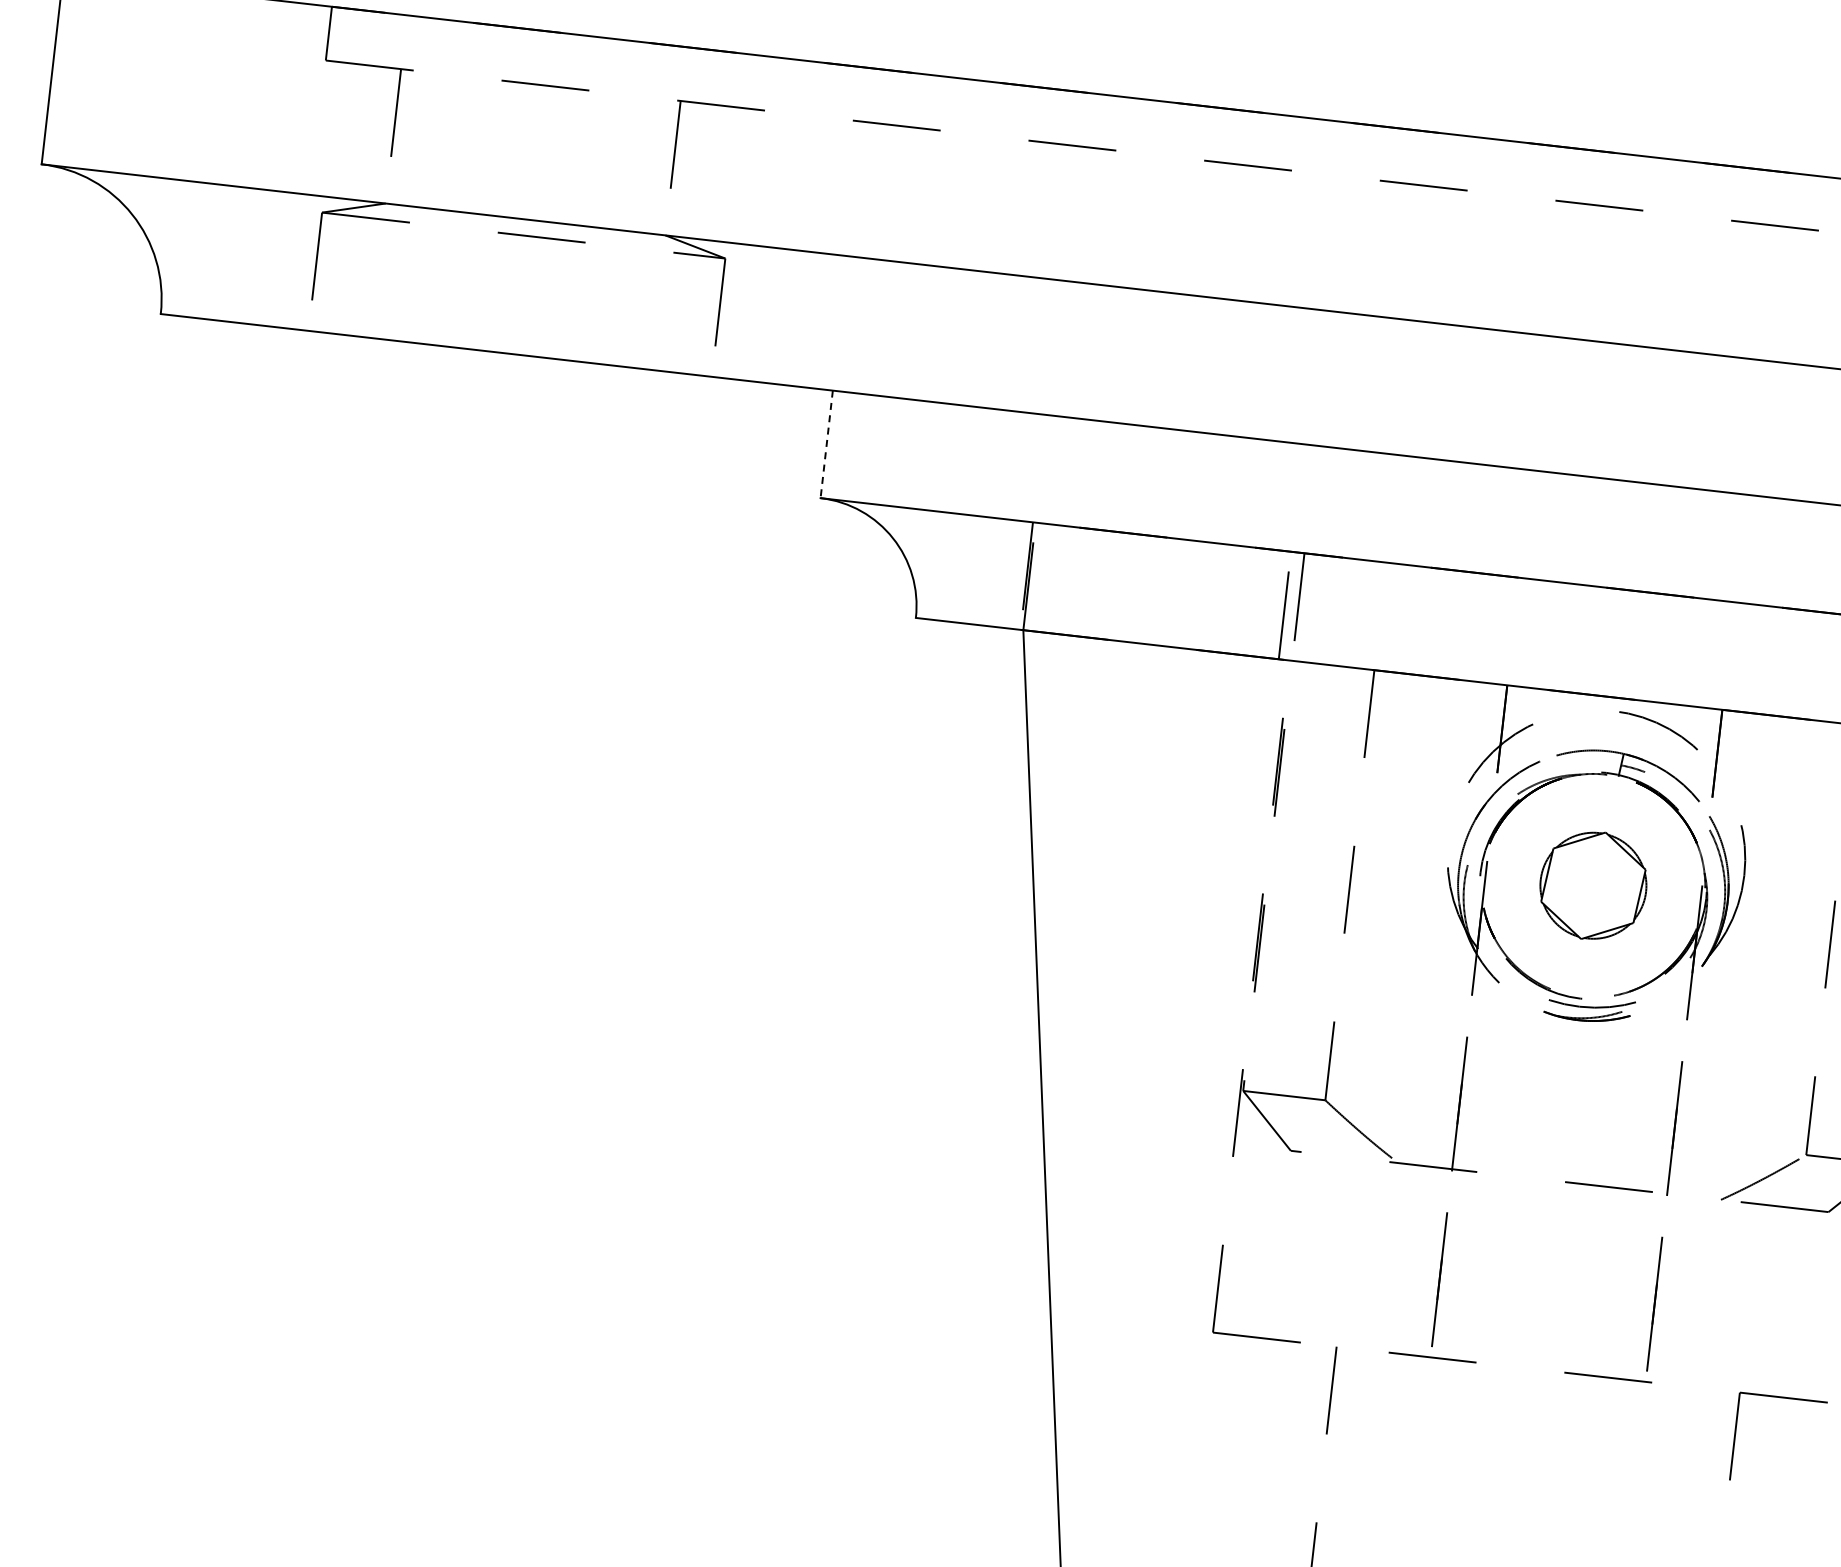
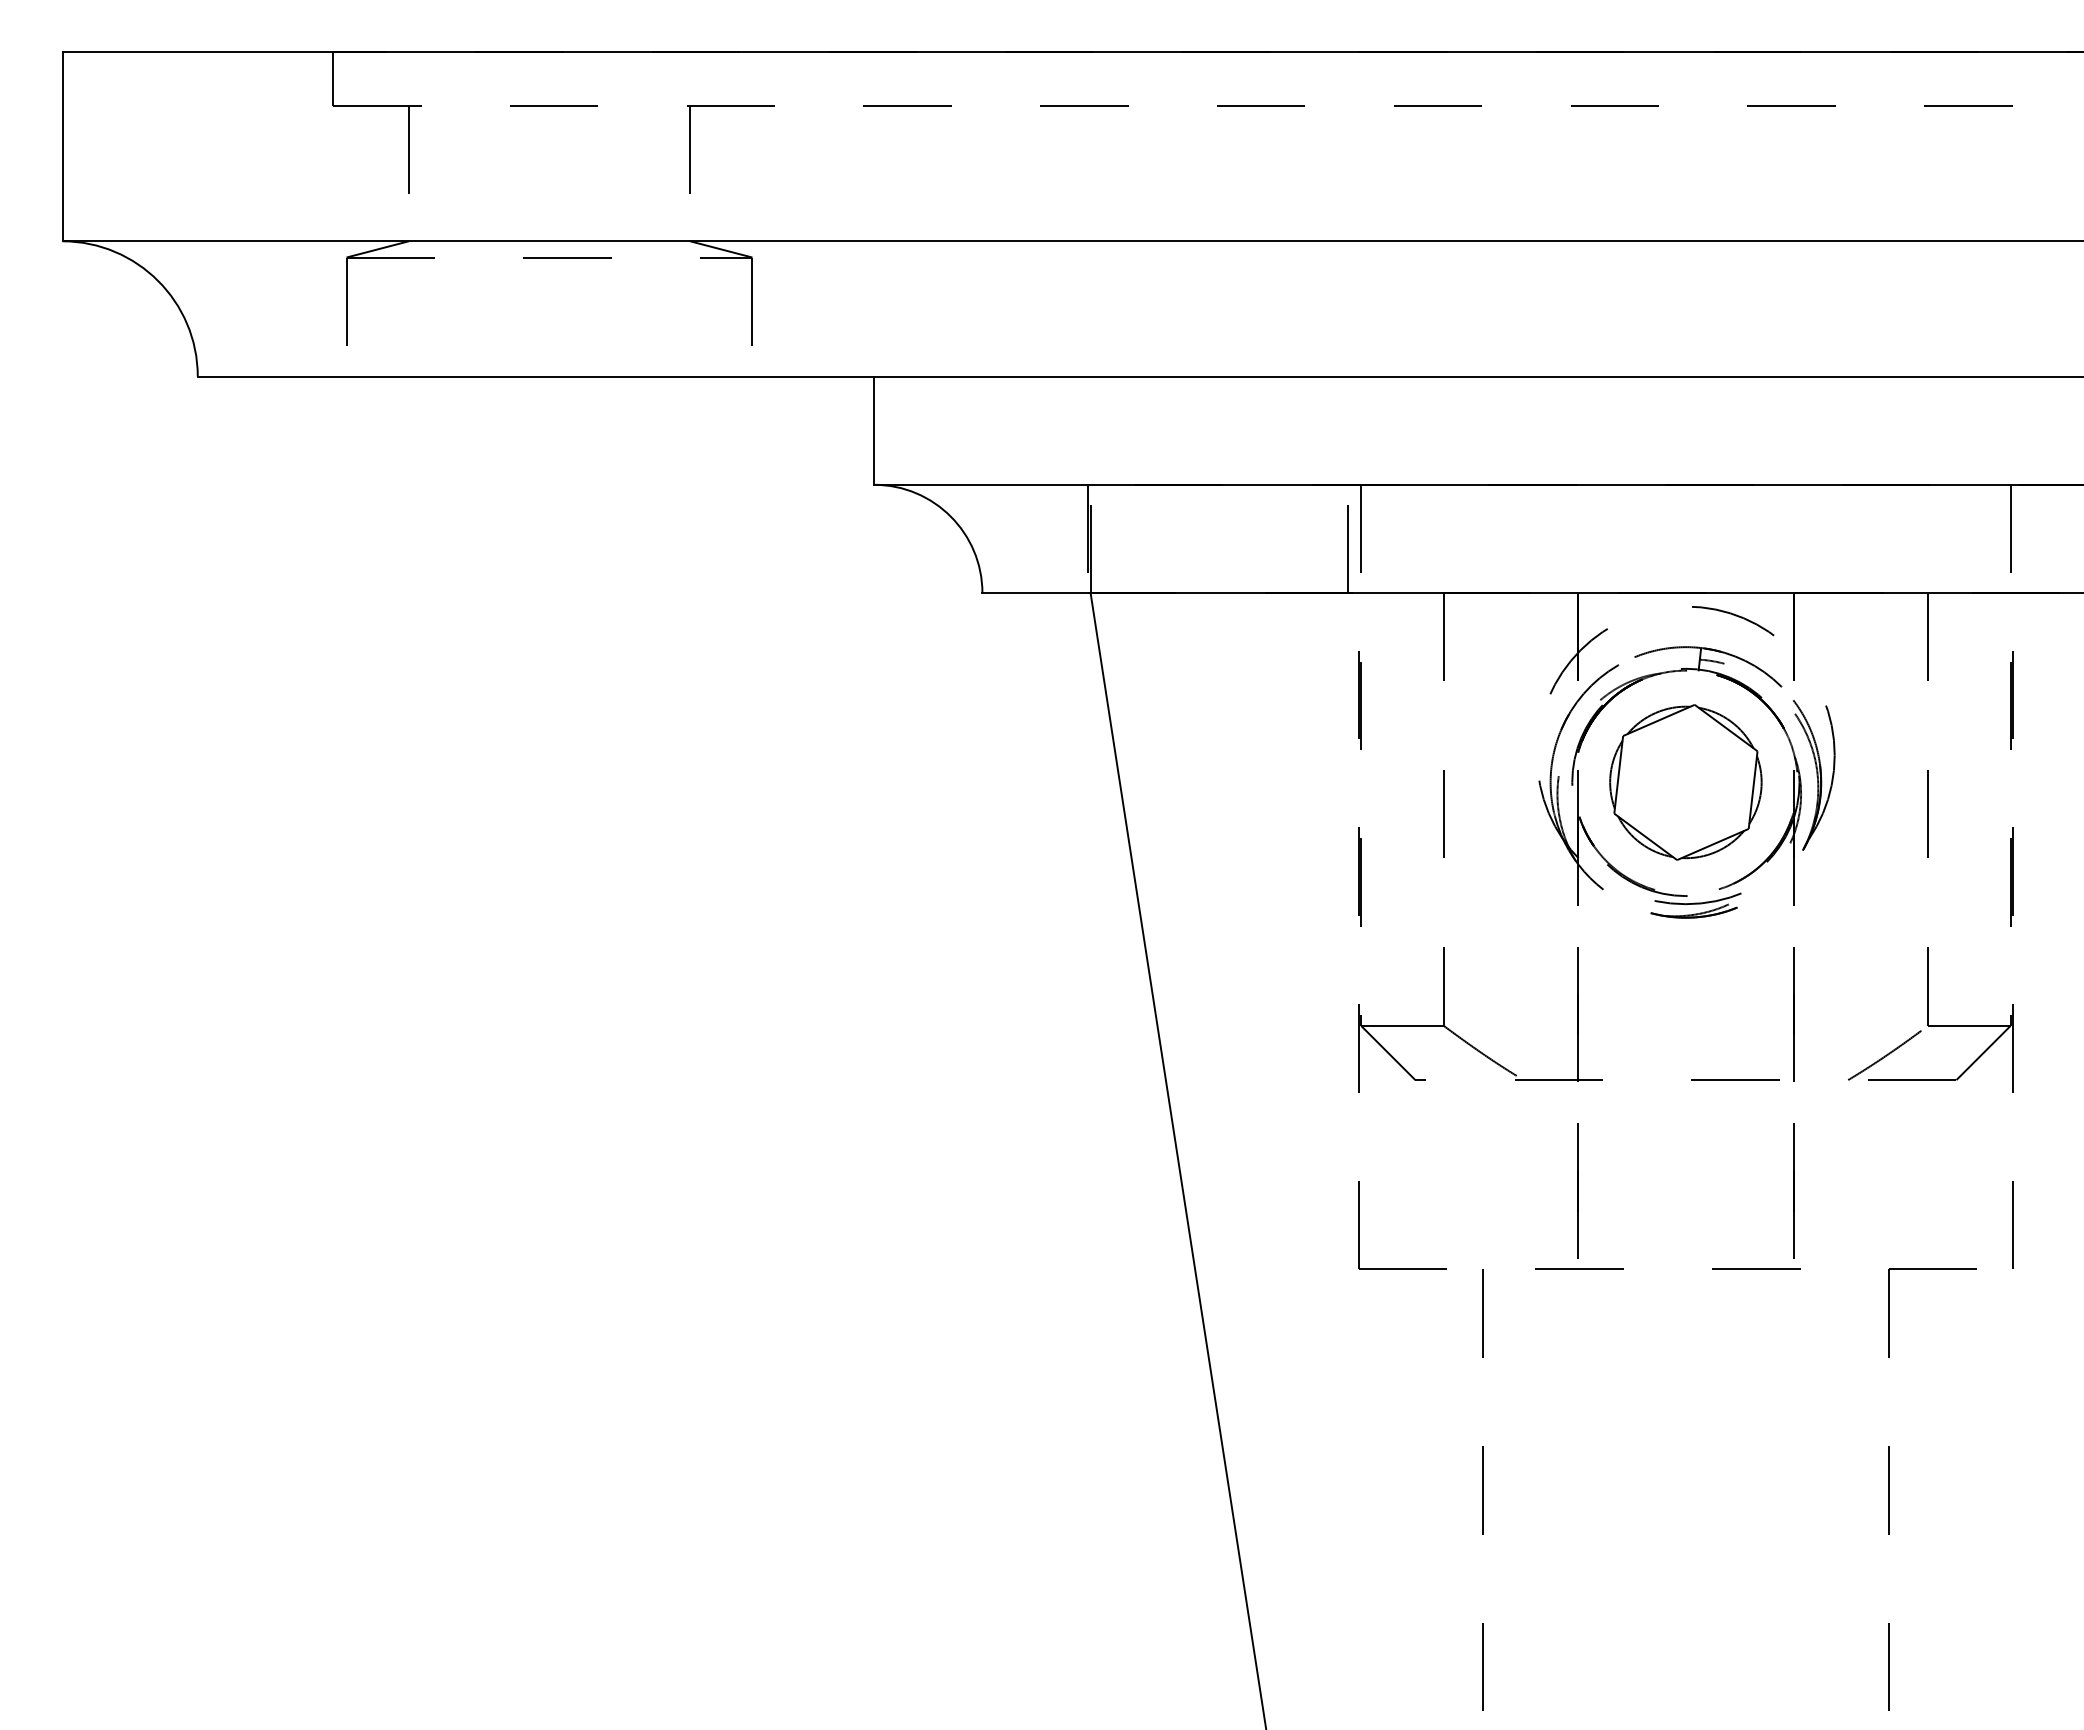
line: (826, 445) -> (874, 431), dashed -> solid
part: (1592, 885) -> (1685, 782), size x1.43

